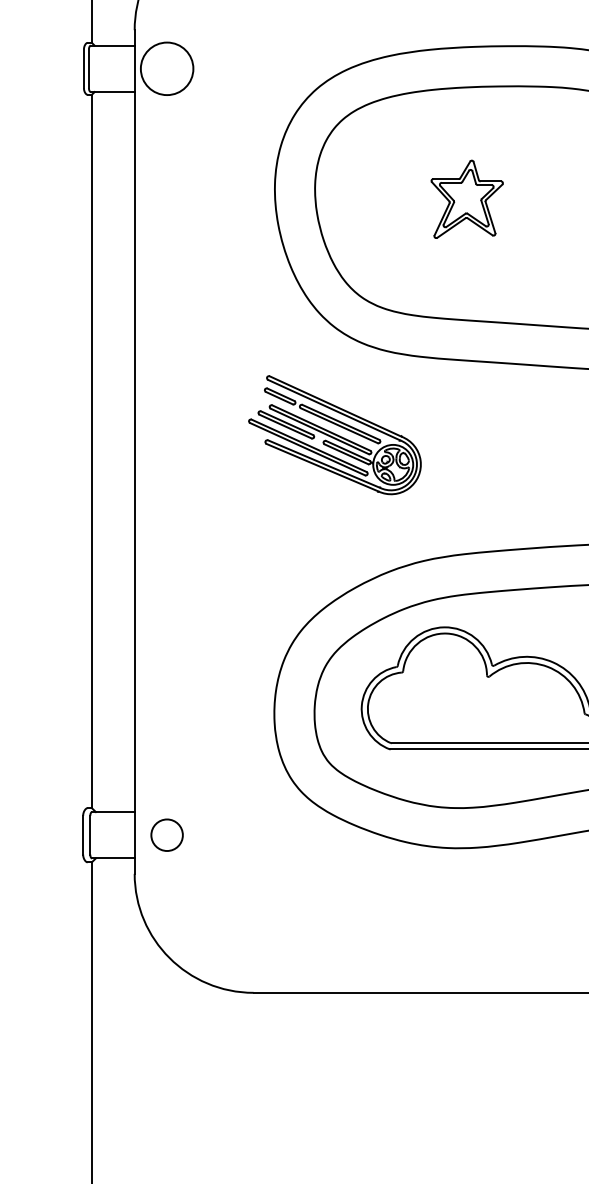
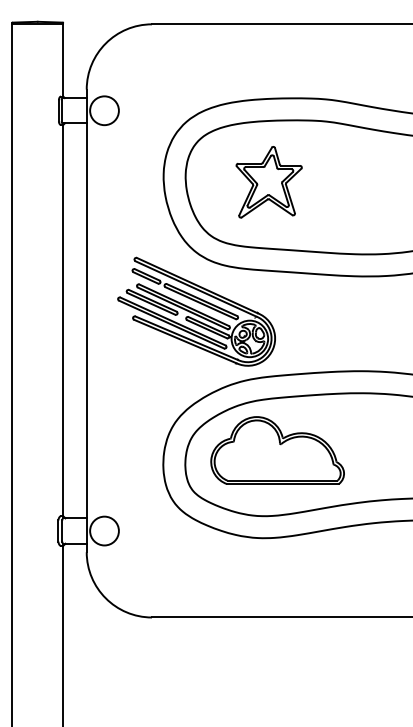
part: (466, 199) -> (268, 182), size x1.67
part: (334, 434) -> (196, 311), size x1.67
circle: (167, 834) -> (104, 530), size x1.67

